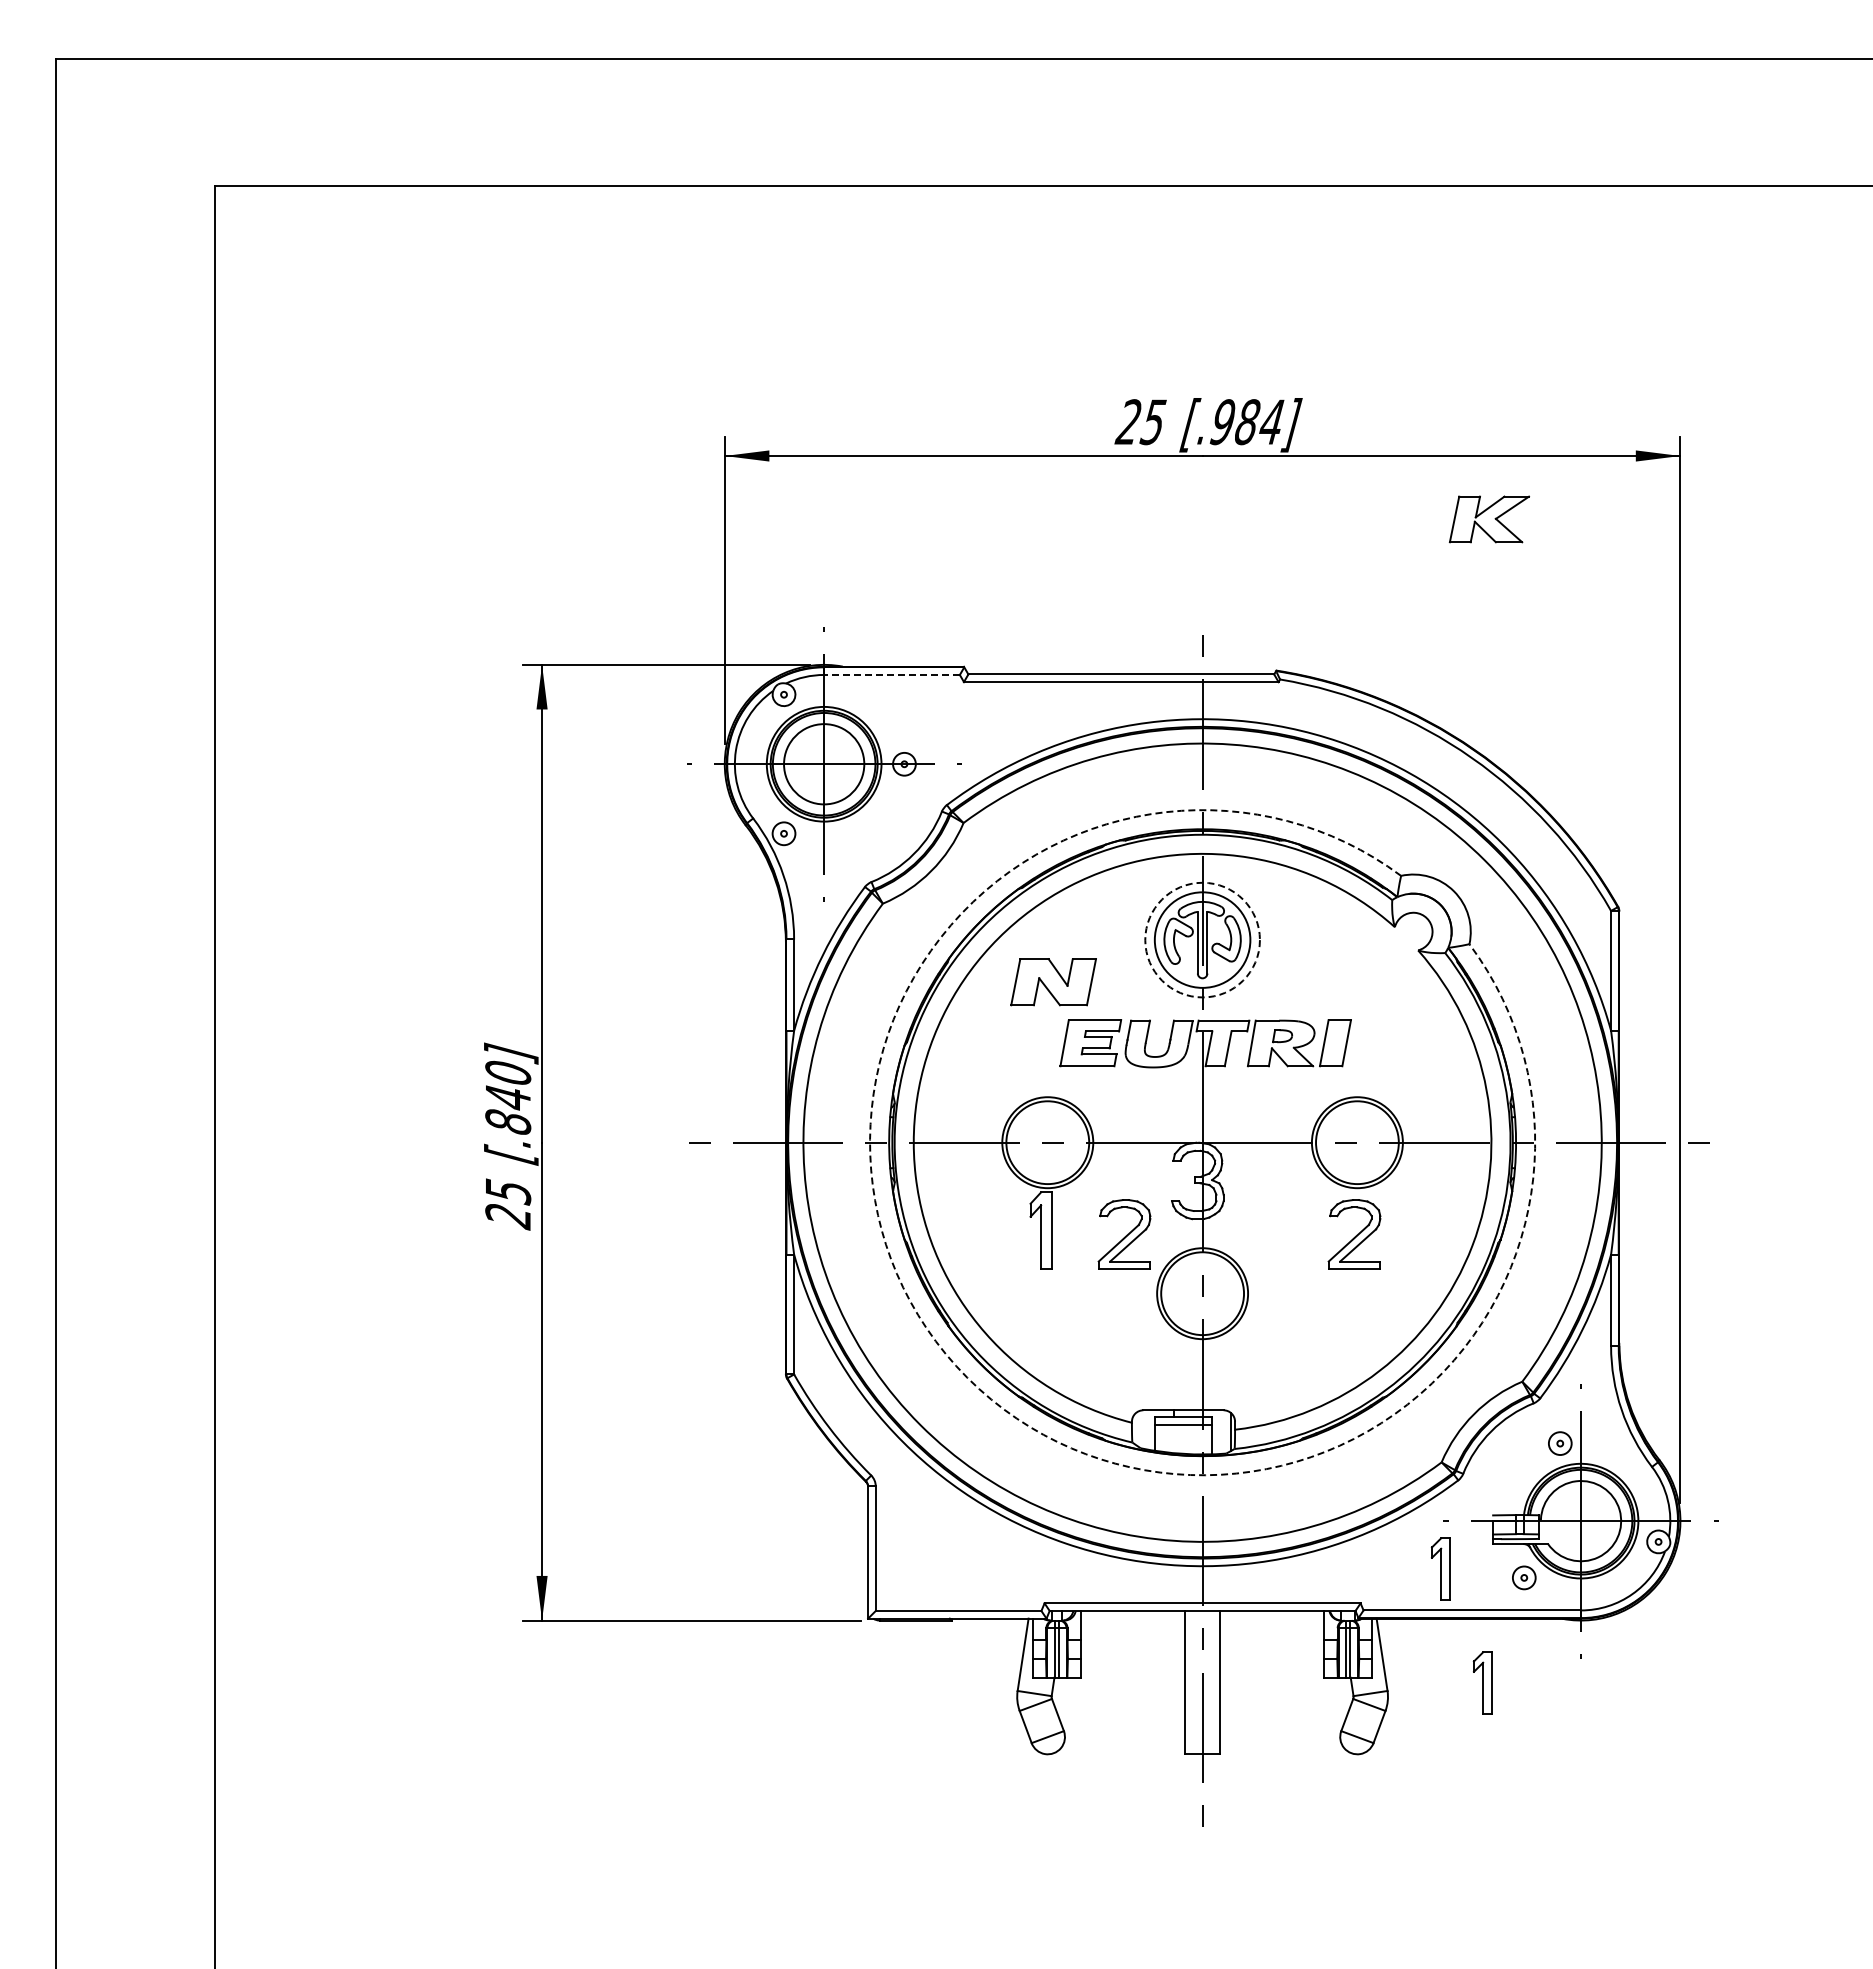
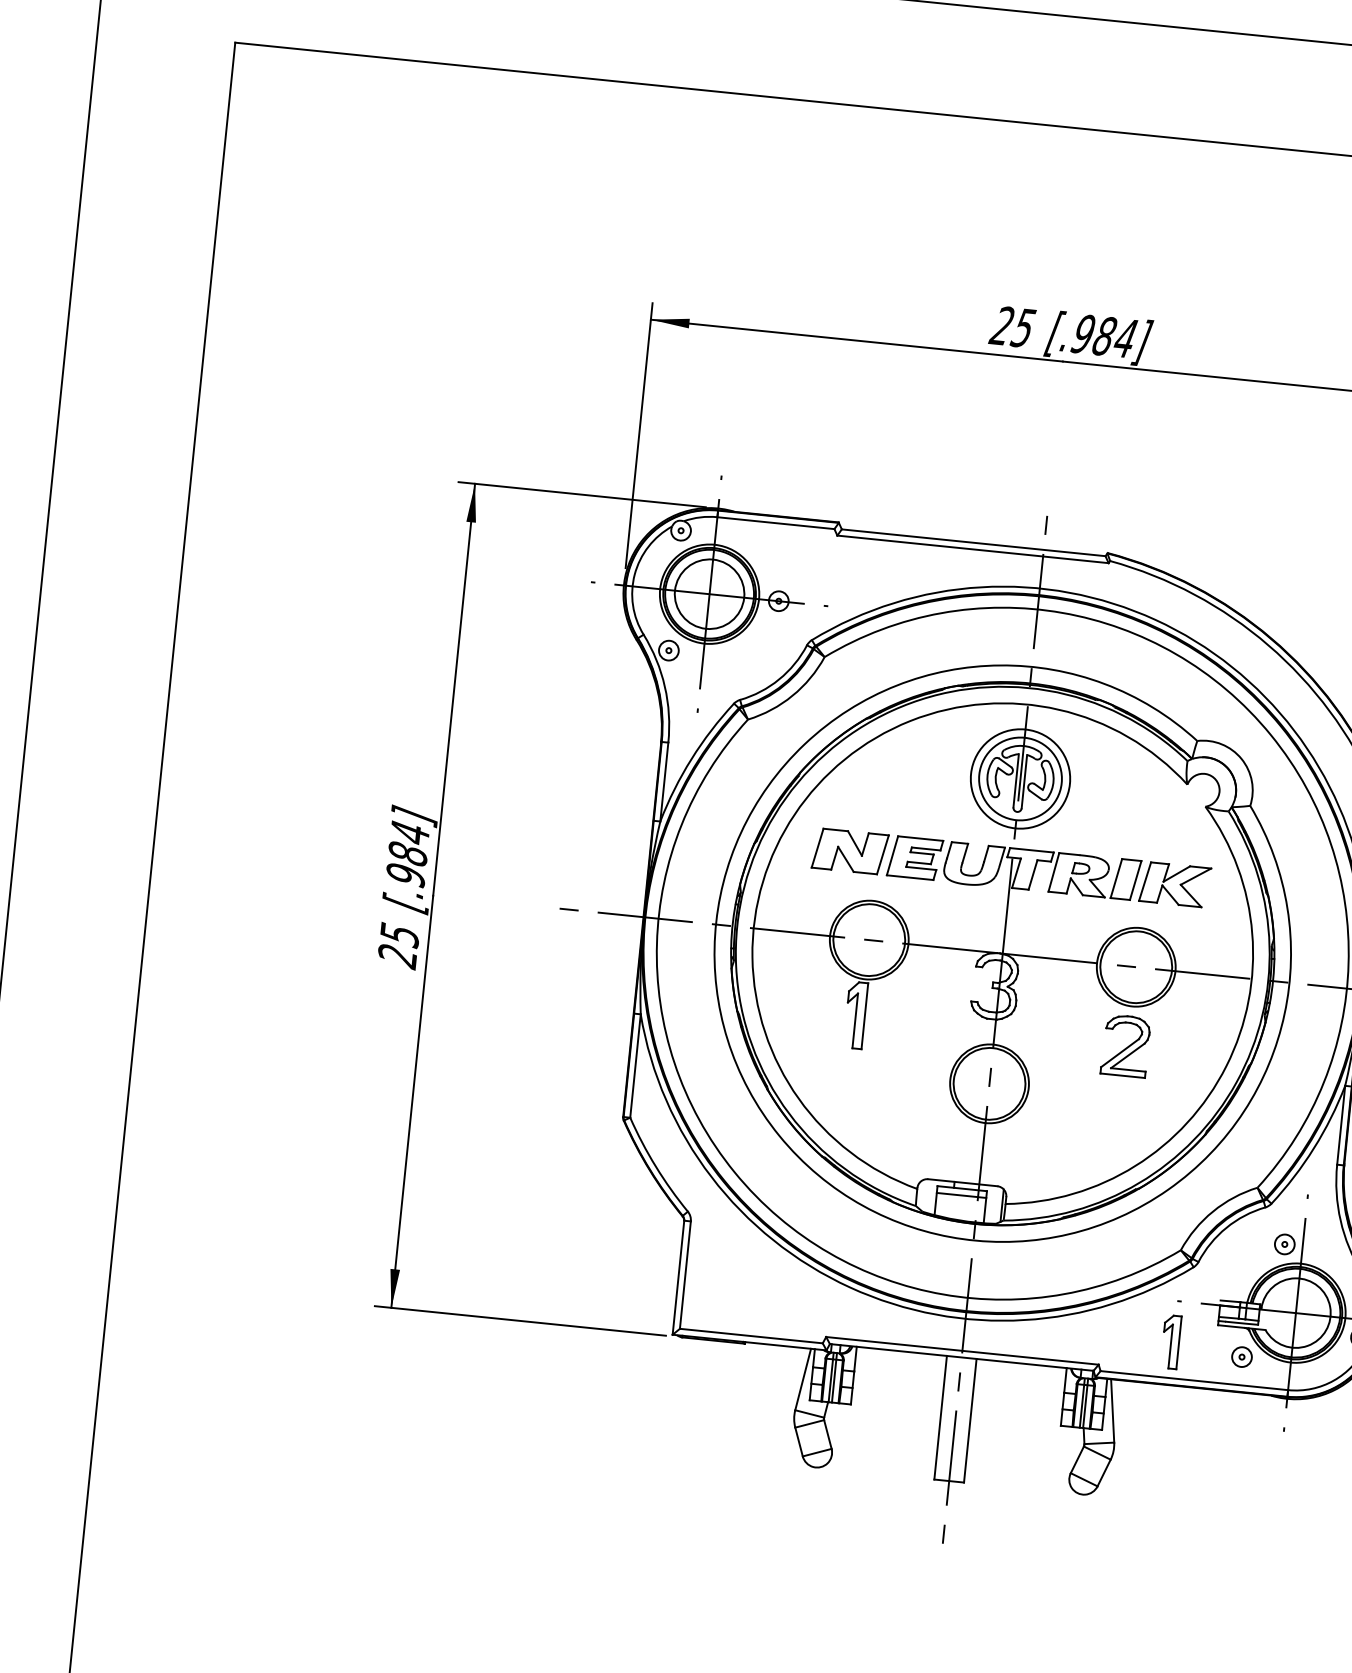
part: (1488, 519) -> (1174, 884), moved
line: (892, 674) -> (776, 522), dashed -> solid
circle: (1202, 939) -> (1020, 778), dashed -> solid
part: (1053, 982) -> (850, 851), moved
text: (508, 1097) -> (408, 853), [.840] -> [.984]
part: (1124, 1234) -> (927, 1025), removed
arc: (967, 1377) -> (779, 1135), dashed -> solid
part: (1482, 1682) -> (1196, 1443), removed

